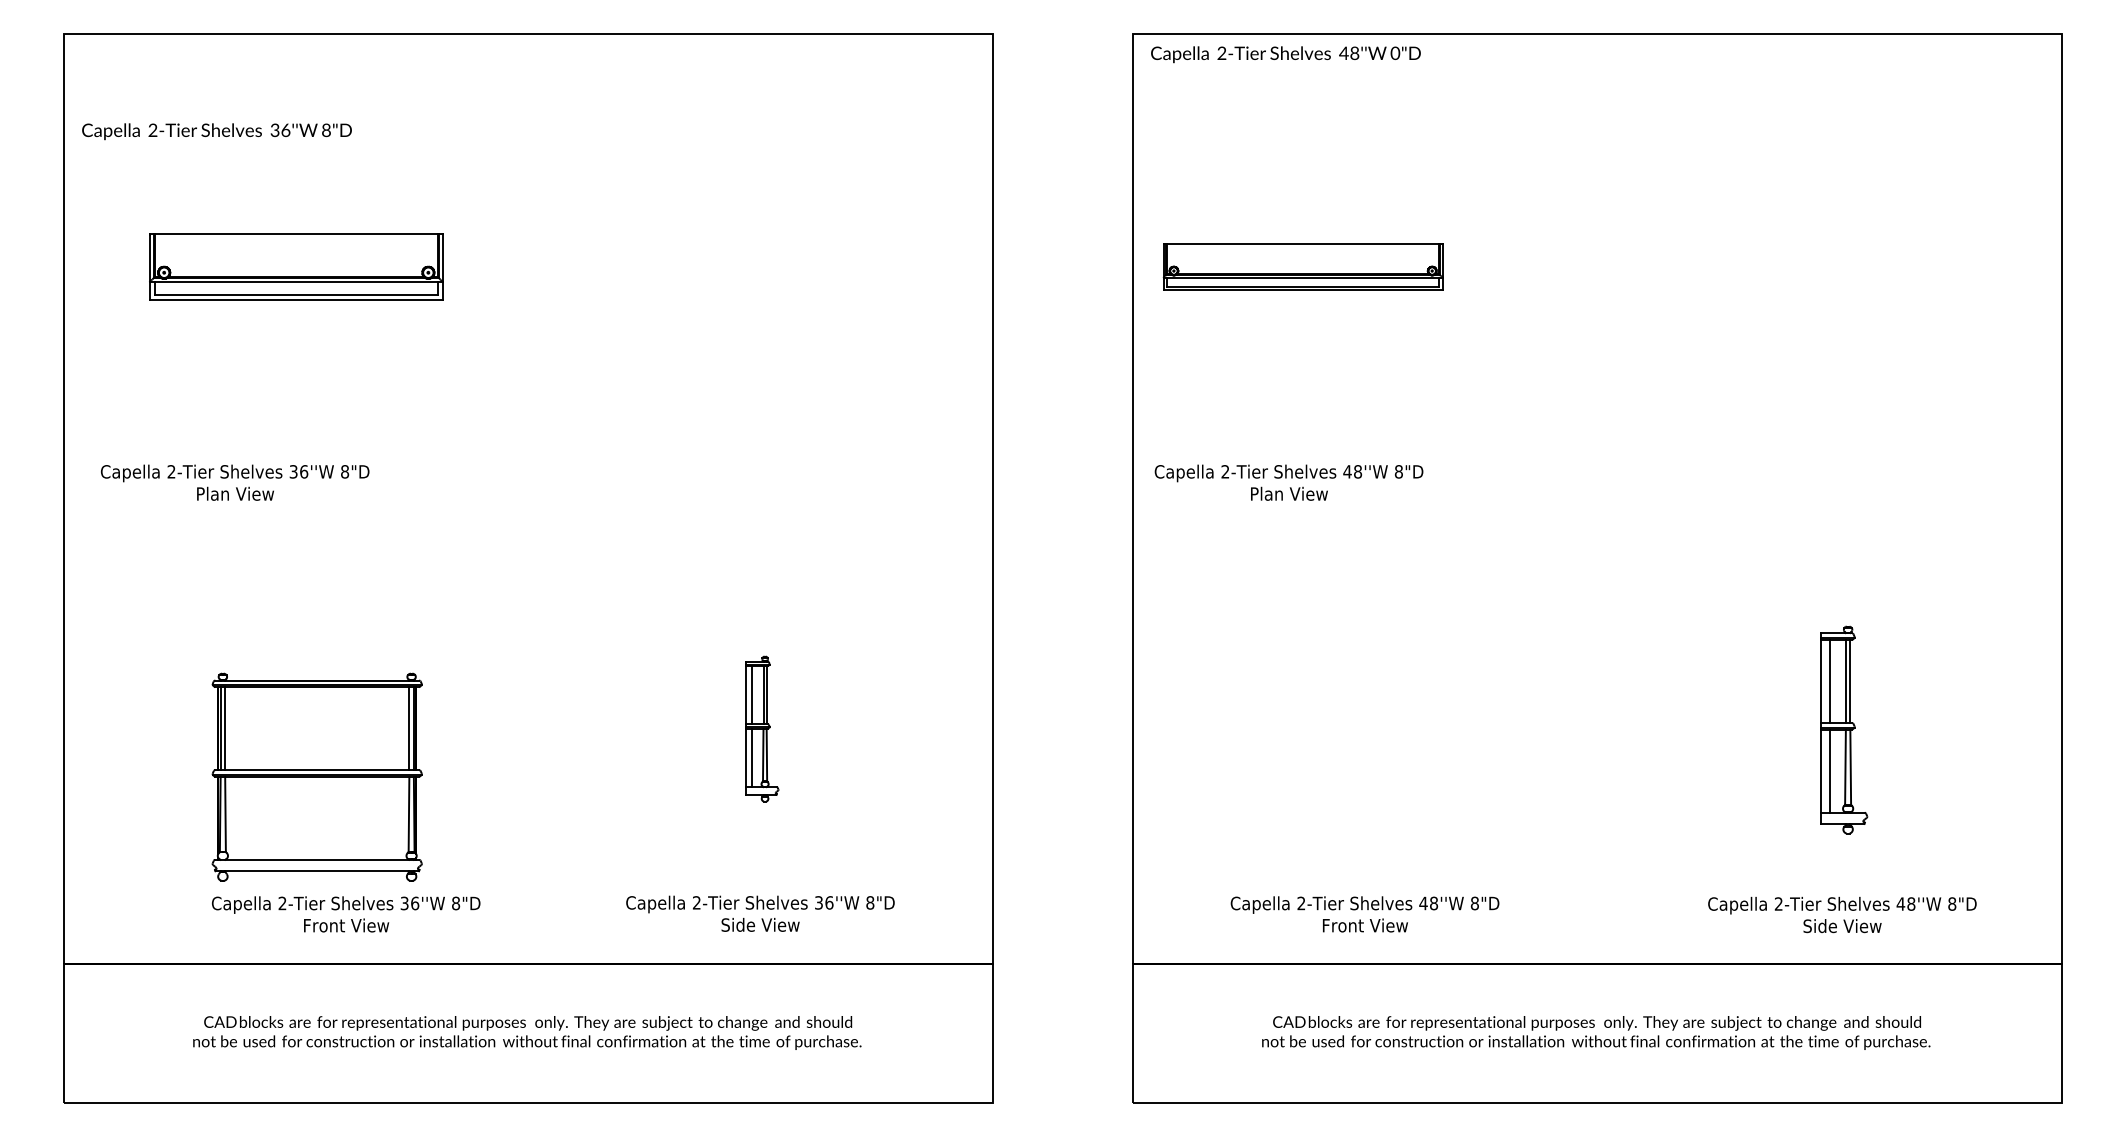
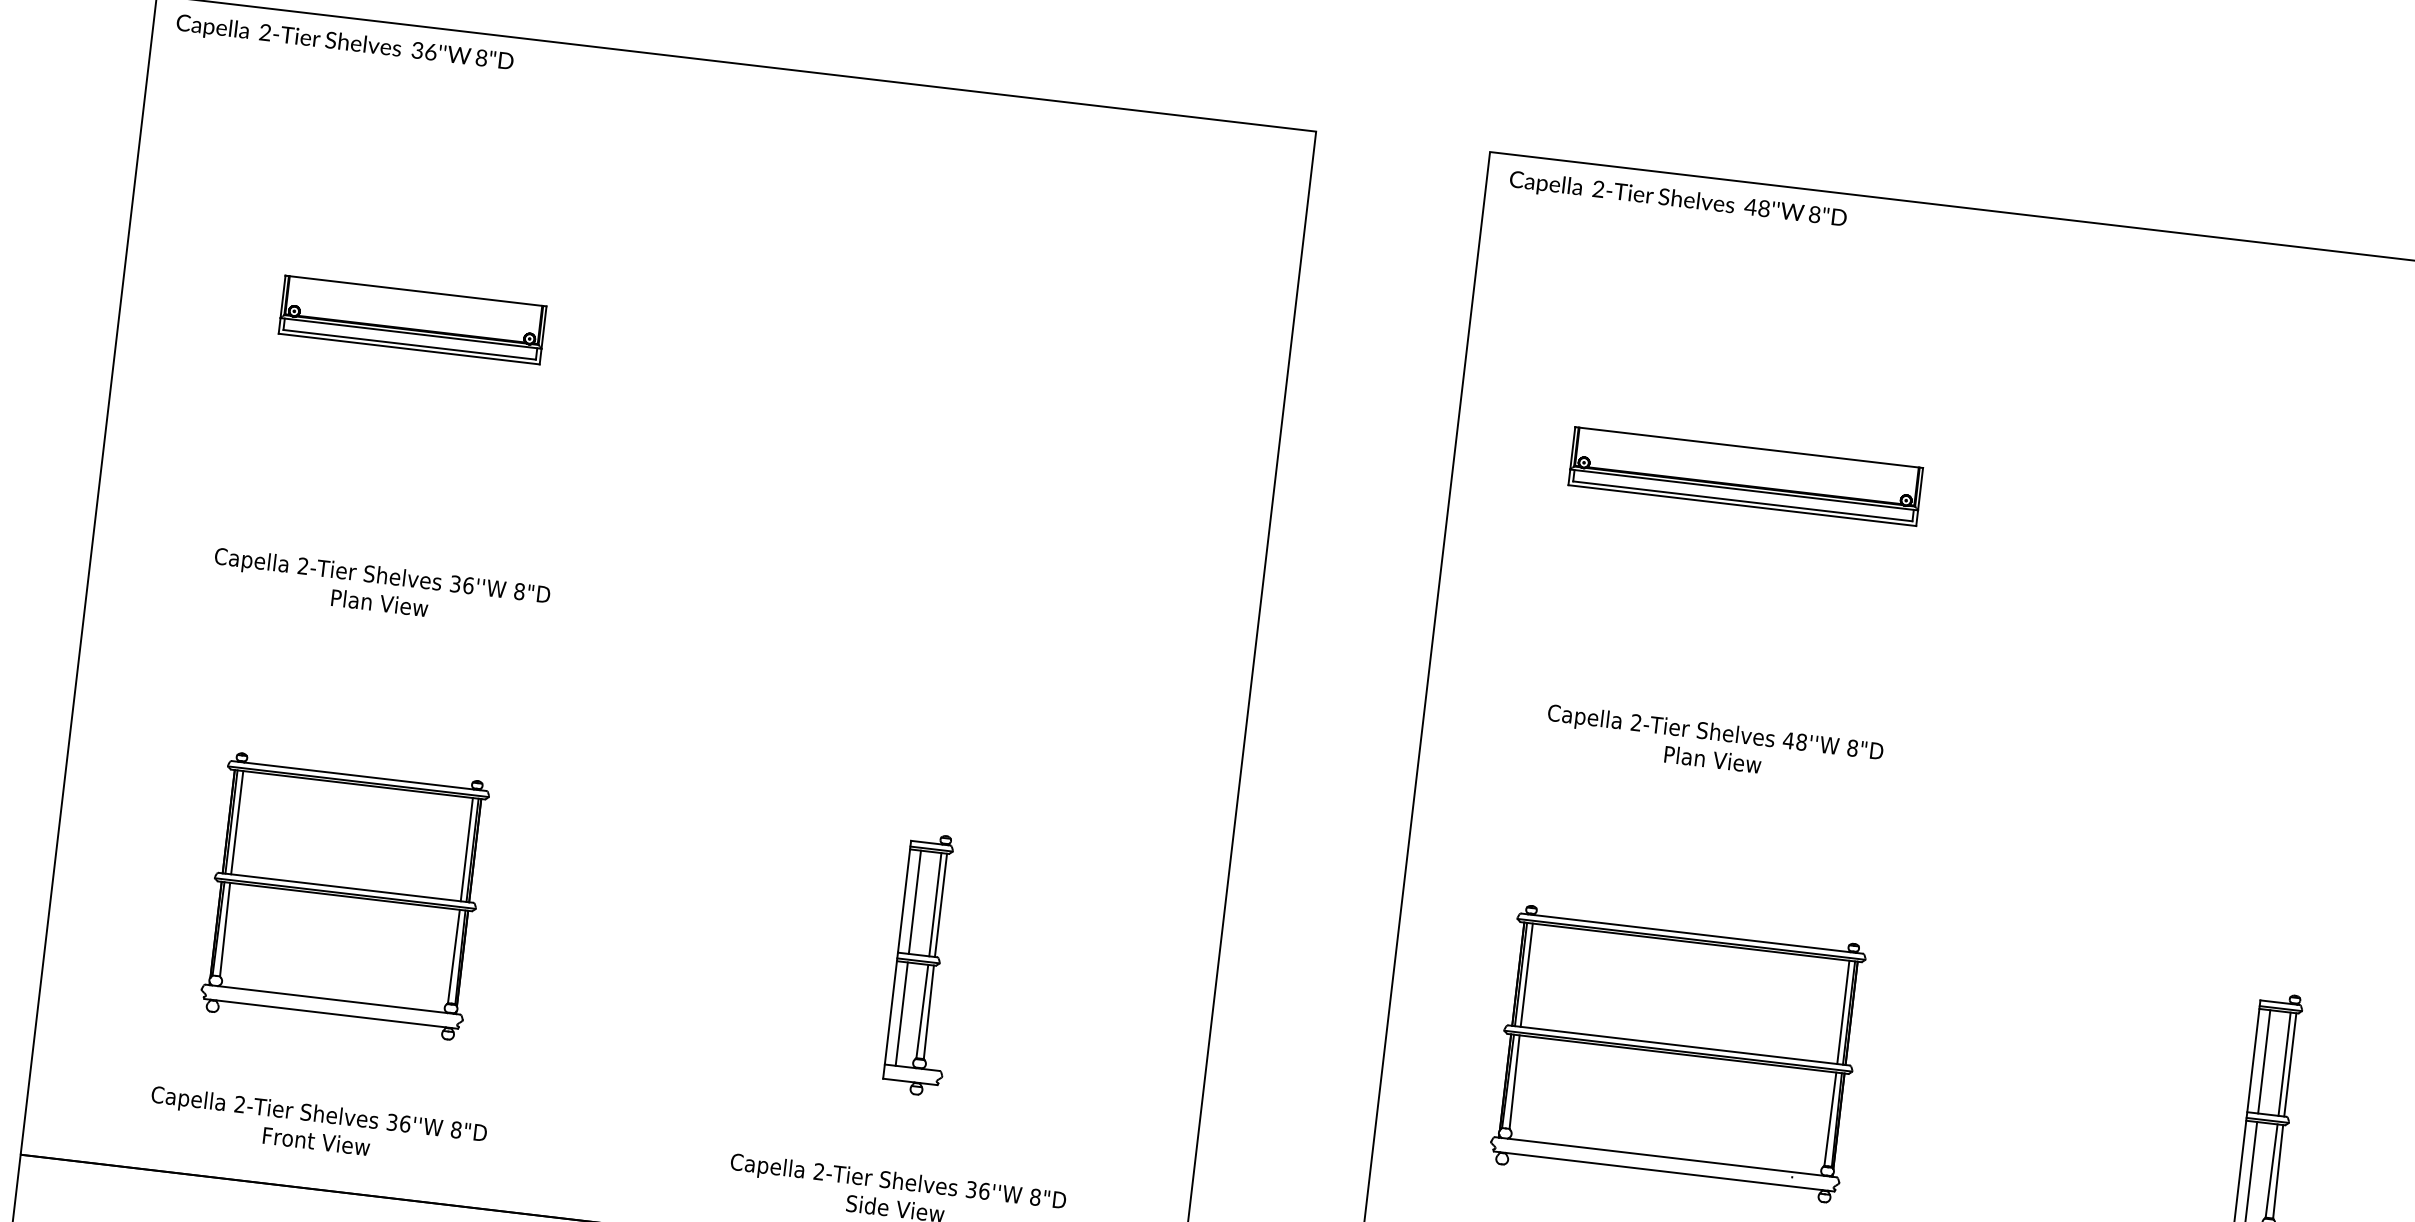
text: (1395, 53) -> (1814, 214), 0"D -> 8"D
text: (216, 131) -> (344, 43), moved
part: (295, 266) -> (411, 319), size x0.71
part: (1302, 266) -> (1745, 475), moved
text: (235, 482) -> (381, 588), moved
text: (1288, 482) -> (1713, 745), moved
part: (762, 728) -> (926, 963), size x1.43
part: (1364, 729) -> (1677, 1053), added
part: (316, 776) -> (344, 895), moved
text: (346, 914) -> (318, 1127), moved

